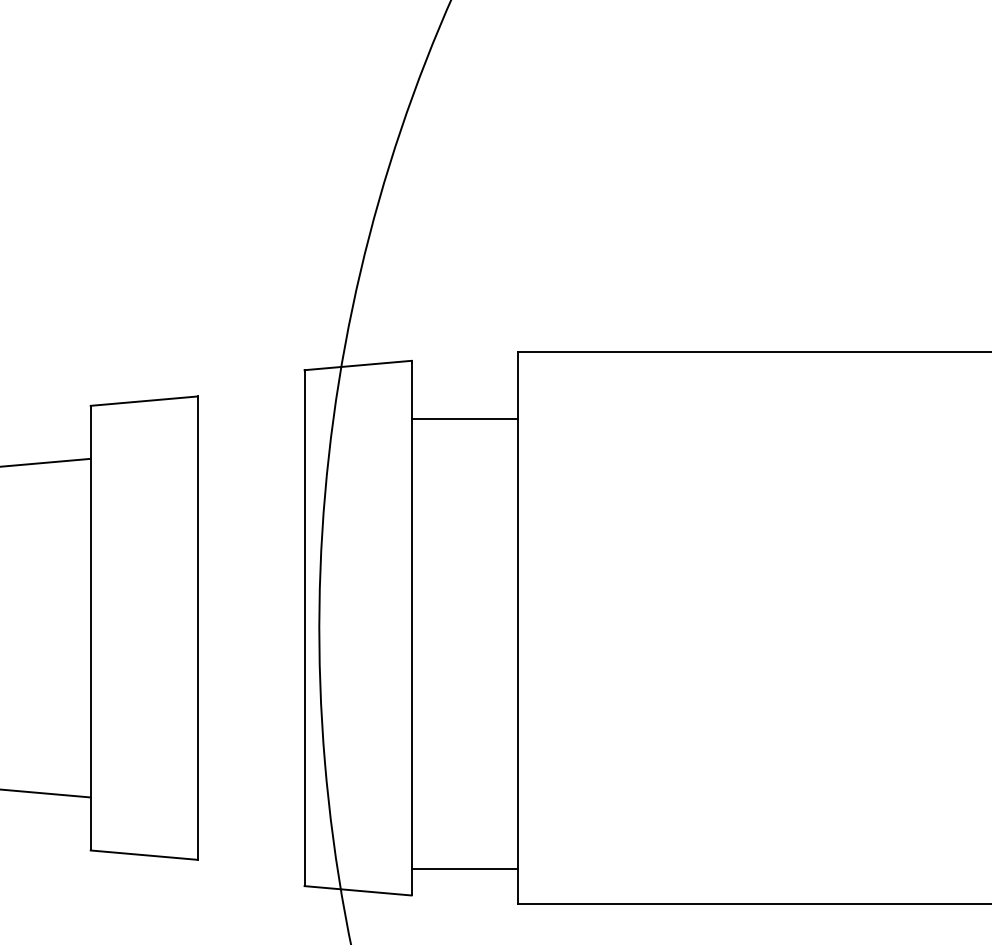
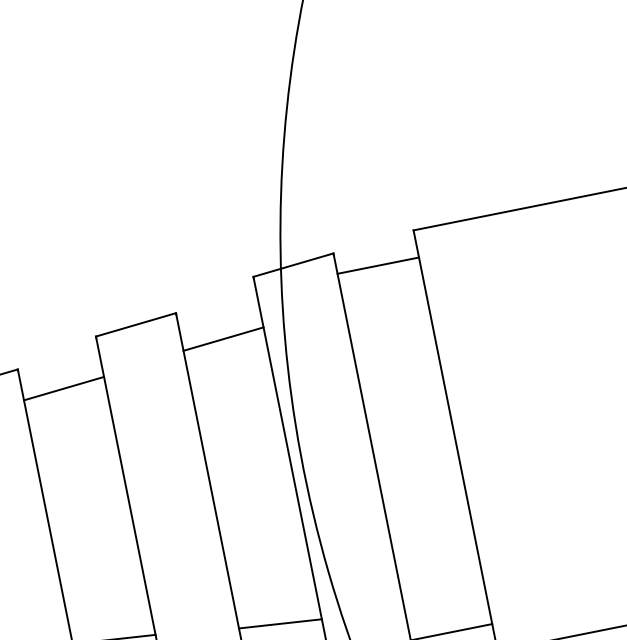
line: (464, 418) -> (377, 265), moved
line: (250, 440) -> (222, 338), added
line: (250, 814) -> (279, 623), added

